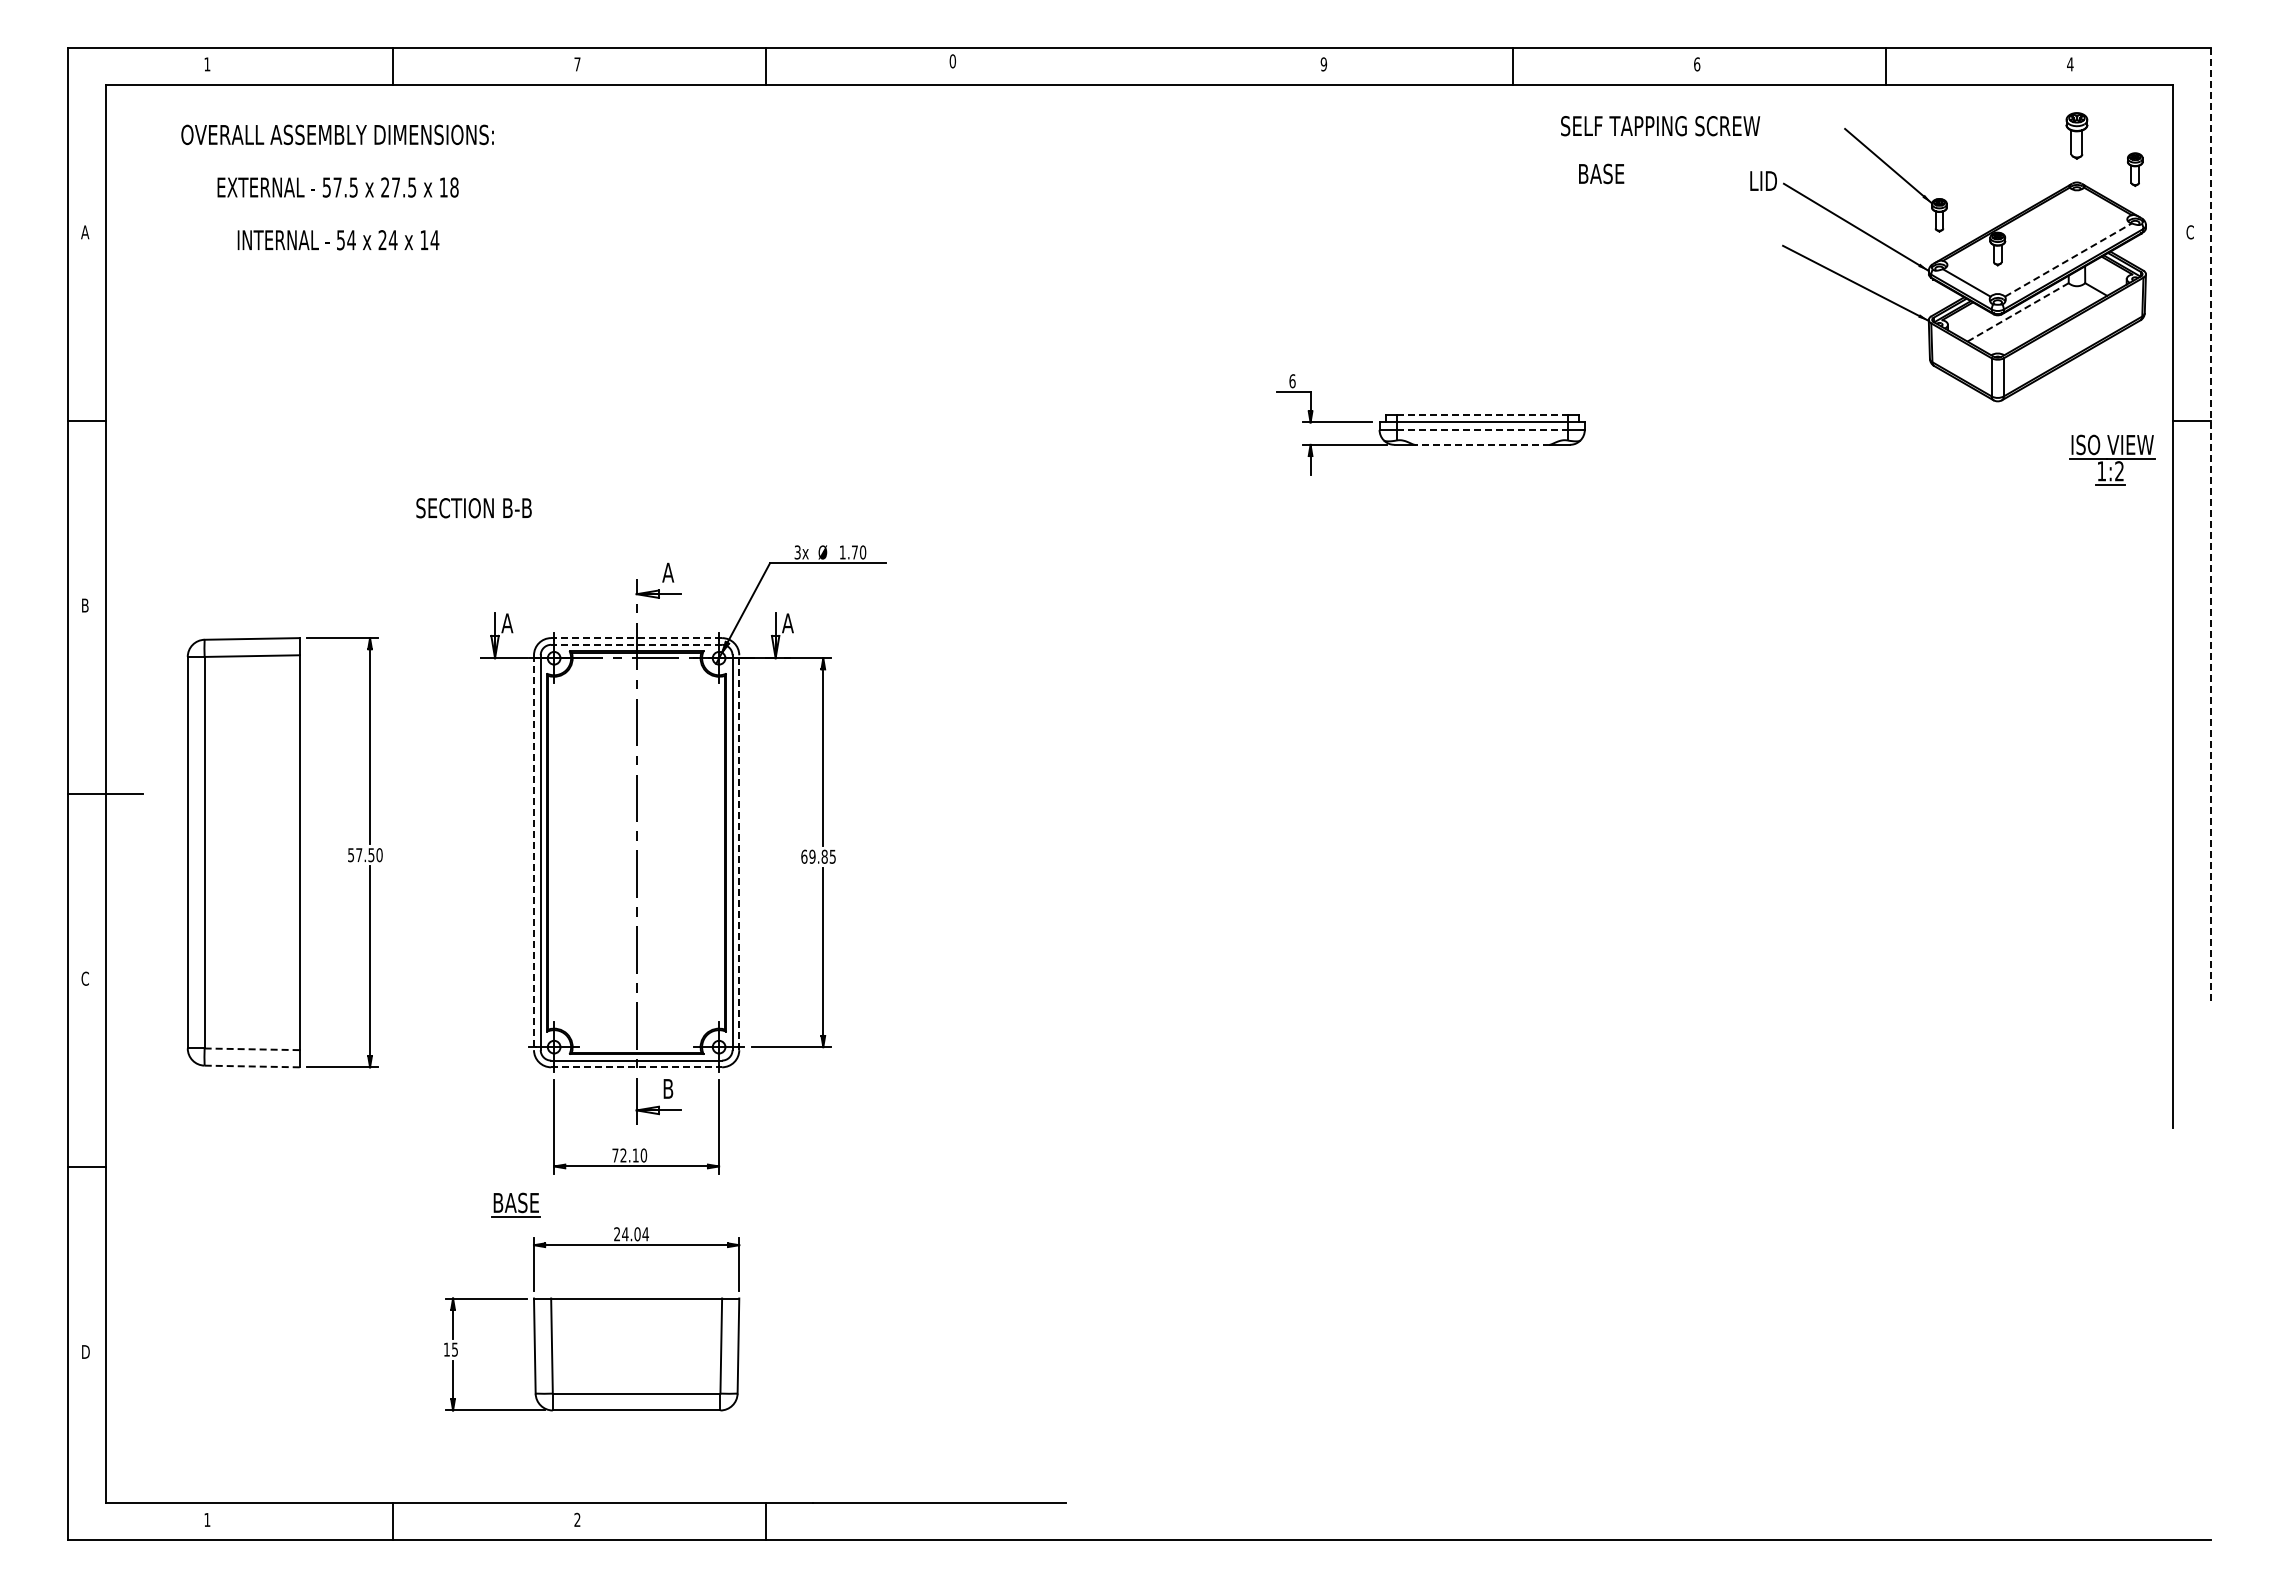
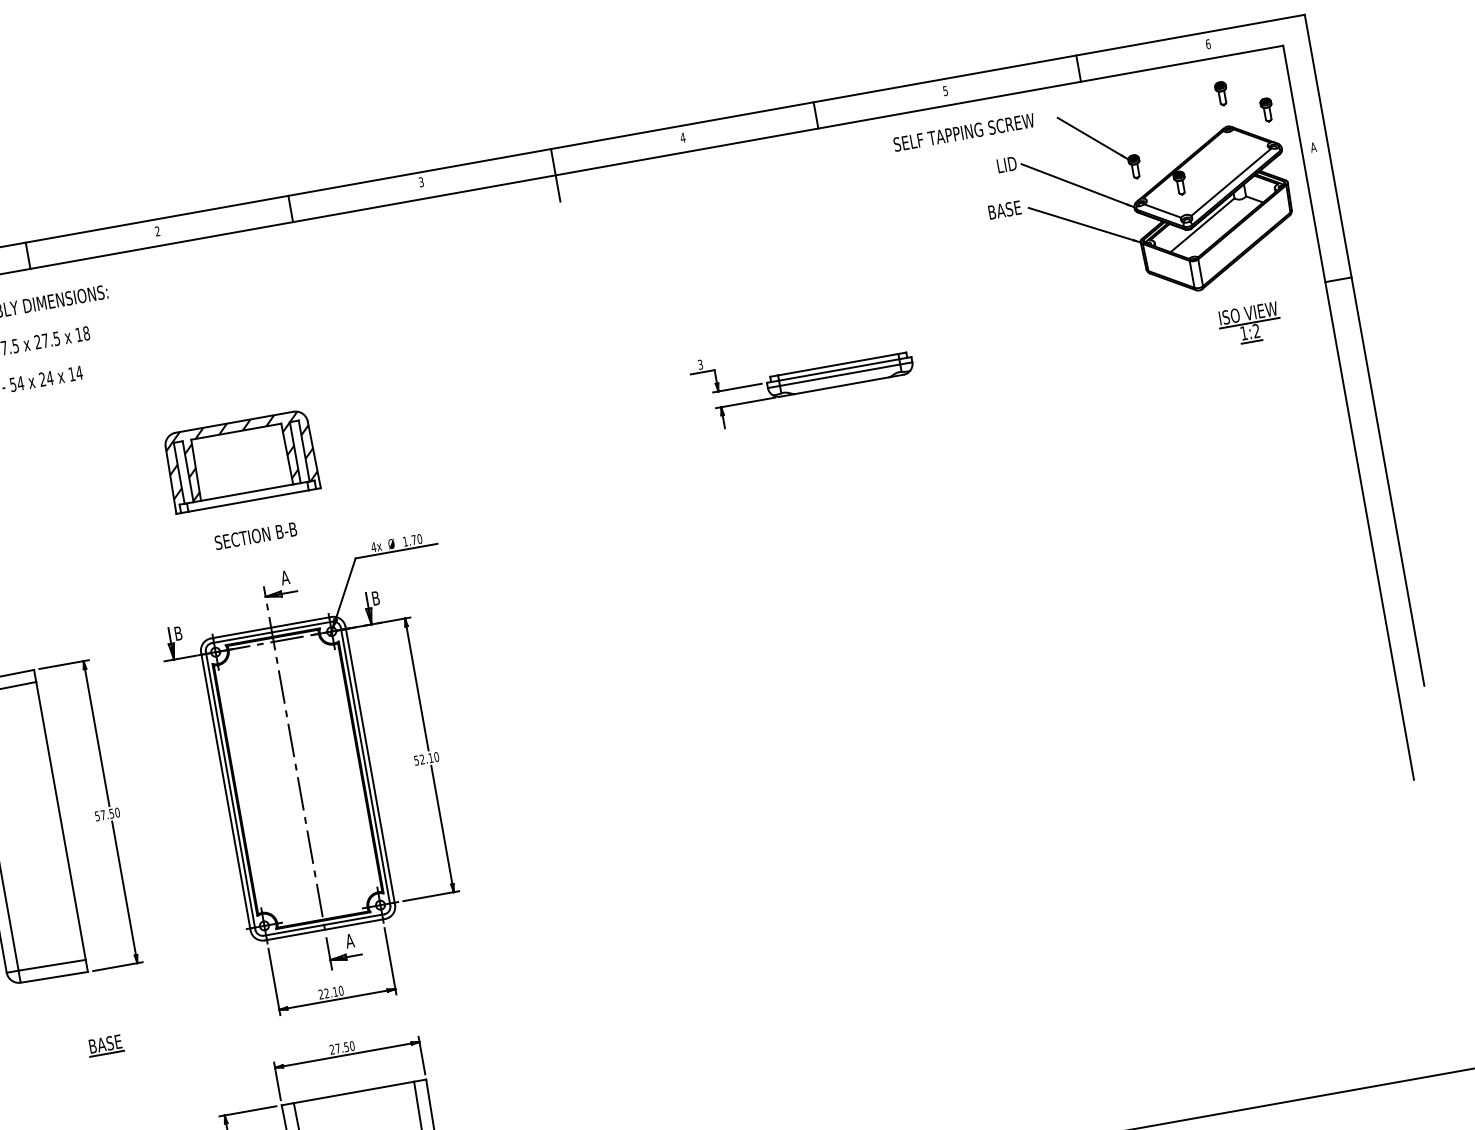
text: (952, 61) -> (421, 182), 0 -> 3
text: (577, 64) -> (157, 231), 7 -> 2
text: (1323, 64) -> (682, 137), 9 -> 4
text: (1697, 64) -> (945, 91), 6 -> 5
text: (2070, 64) -> (1208, 44), 4 -> 6
line: (1139, 84) -> (555, 175), added
text: (1660, 126) -> (964, 132), moved
part: (2076, 135) -> (1221, 93), size x0.71
text: (1601, 173) -> (1004, 209), moved
text: (2190, 232) -> (1313, 147), C -> A
line: (2068, 259) -> (1231, 181), dashed -> solid
line: (2018, 312) -> (1202, 225), dashed -> solid
text: (1292, 381) -> (700, 364), 6 -> 3
part: (636, 402) -> (241, 461), added
line: (1482, 415) -> (838, 365), dashed -> solid
line: (1482, 429) -> (840, 374), dashed -> solid
line: (1481, 444) -> (841, 385), dashed -> solid
part: (2112, 459) -> (1250, 323), moved
text: (473, 508) -> (255, 536), moved
line: (2210, 524) -> (1364, 350), dashed -> solid
text: (797, 552) -> (373, 547), 3x -> 4x
text: (507, 623) -> (178, 633), A -> B
text: (787, 623) -> (375, 598), A -> B
line: (636, 638) -> (271, 627), dashed -> solid
line: (636, 644) -> (271, 632), dashed -> solid
line: (739, 852) -> (370, 765), dashed -> solid
line: (534, 853) -> (226, 792), dashed -> solid
text: (818, 856) -> (426, 758), 69.85 -> 52.10
line: (252, 1049) -> (52, 965), dashed -> solid
line: (252, 1066) -> (54, 977), dashed -> solid
line: (637, 1067) -> (325, 929), dashed -> solid
text: (668, 1088) -> (350, 940), B -> A
text: (615, 1155) -> (321, 994), 72.10 -> 22.10
part: (515, 1204) -> (105, 1045), moved
text: (635, 1234) -> (345, 1047), 24.04 -> 27.50

